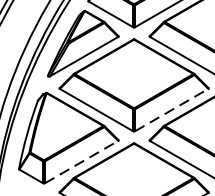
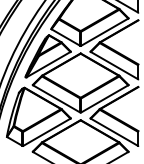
line: (172, 109) -> (105, 98), dashed -> solid
line: (82, 162) -> (47, 132), dashed -> solid

